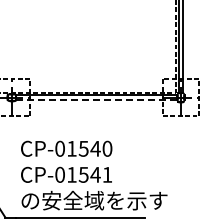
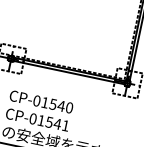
line: (96, 99) -> (69, 72), dashed -> solid

